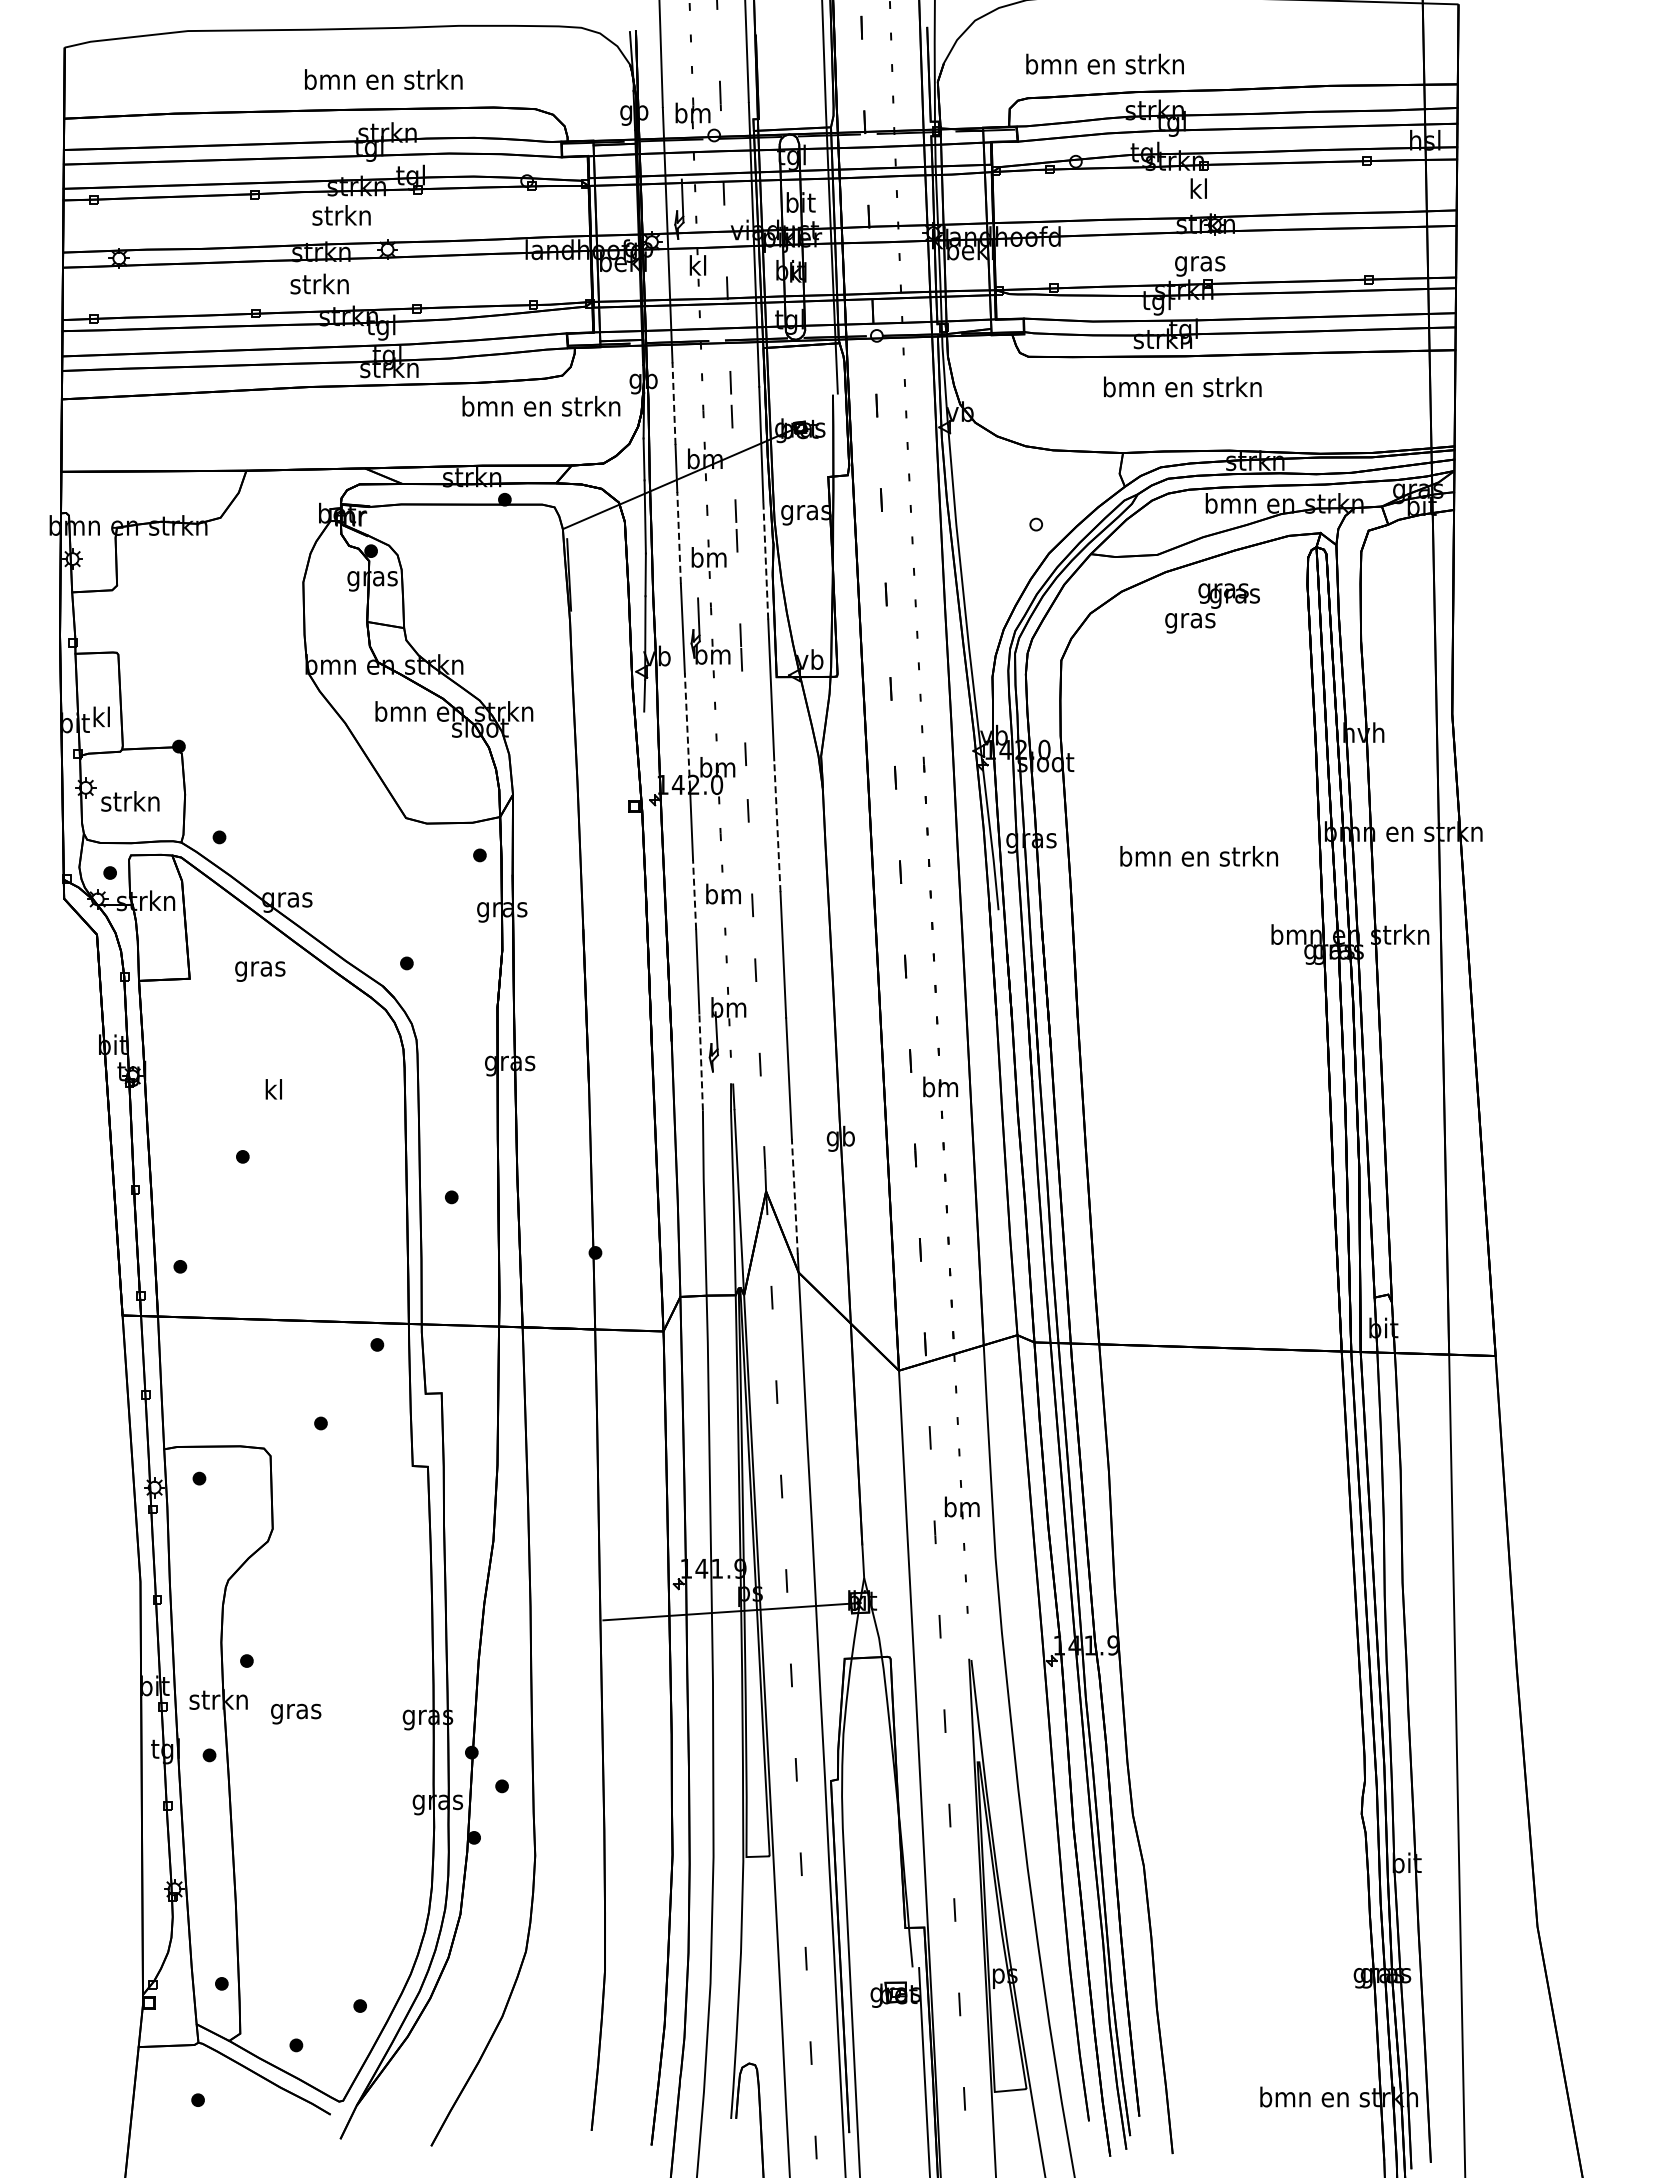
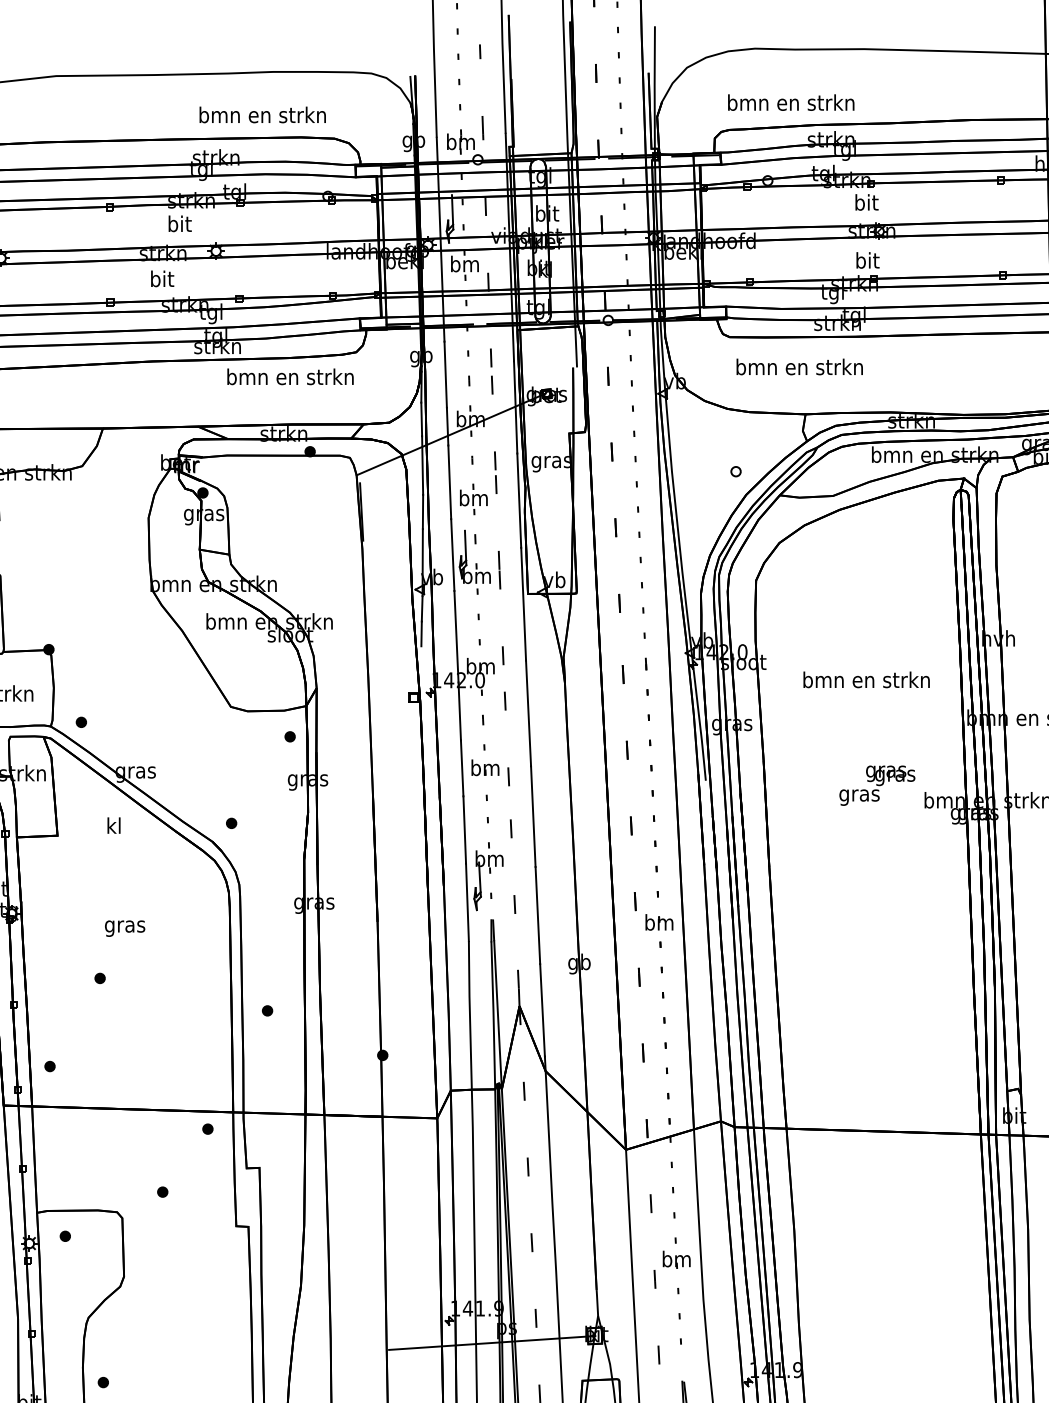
text: (383, 79) -> (262, 114), moved
text: (1199, 188) -> (866, 202), kl -> bit
text: (341, 215) -> (179, 223), strkn -> bit
text: (1200, 263) -> (867, 262), gras -> bit
text: (697, 265) -> (464, 264), kl -> bm
text: (319, 283) -> (161, 278), strkn -> bit
text: (1182, 386) -> (799, 366), moved
line: (673, 403) -> (445, 374), dashed -> solid
text: (541, 405) -> (290, 376), moved
line: (679, 537) -> (450, 482), dashed -> solid
line: (765, 560) -> (519, 500), dashed -> solid
text: (1212, 608) -> (877, 785), moved
line: (643, 726) -> (421, 633), added
line: (687, 730) -> (456, 636), dashed -> solid
line: (777, 826) -> (528, 713), dashed -> solid
text: (1199, 856) -> (866, 679), moved
line: (694, 894) -> (462, 768), dashed -> solid
text: (260, 968) -> (114, 827), gras -> kl
line: (701, 1061) -> (467, 902), dashed -> solid
text: (273, 1092) -> (124, 926), kl -> gras
line: (794, 1196) -> (542, 1010), dashed -> solid

